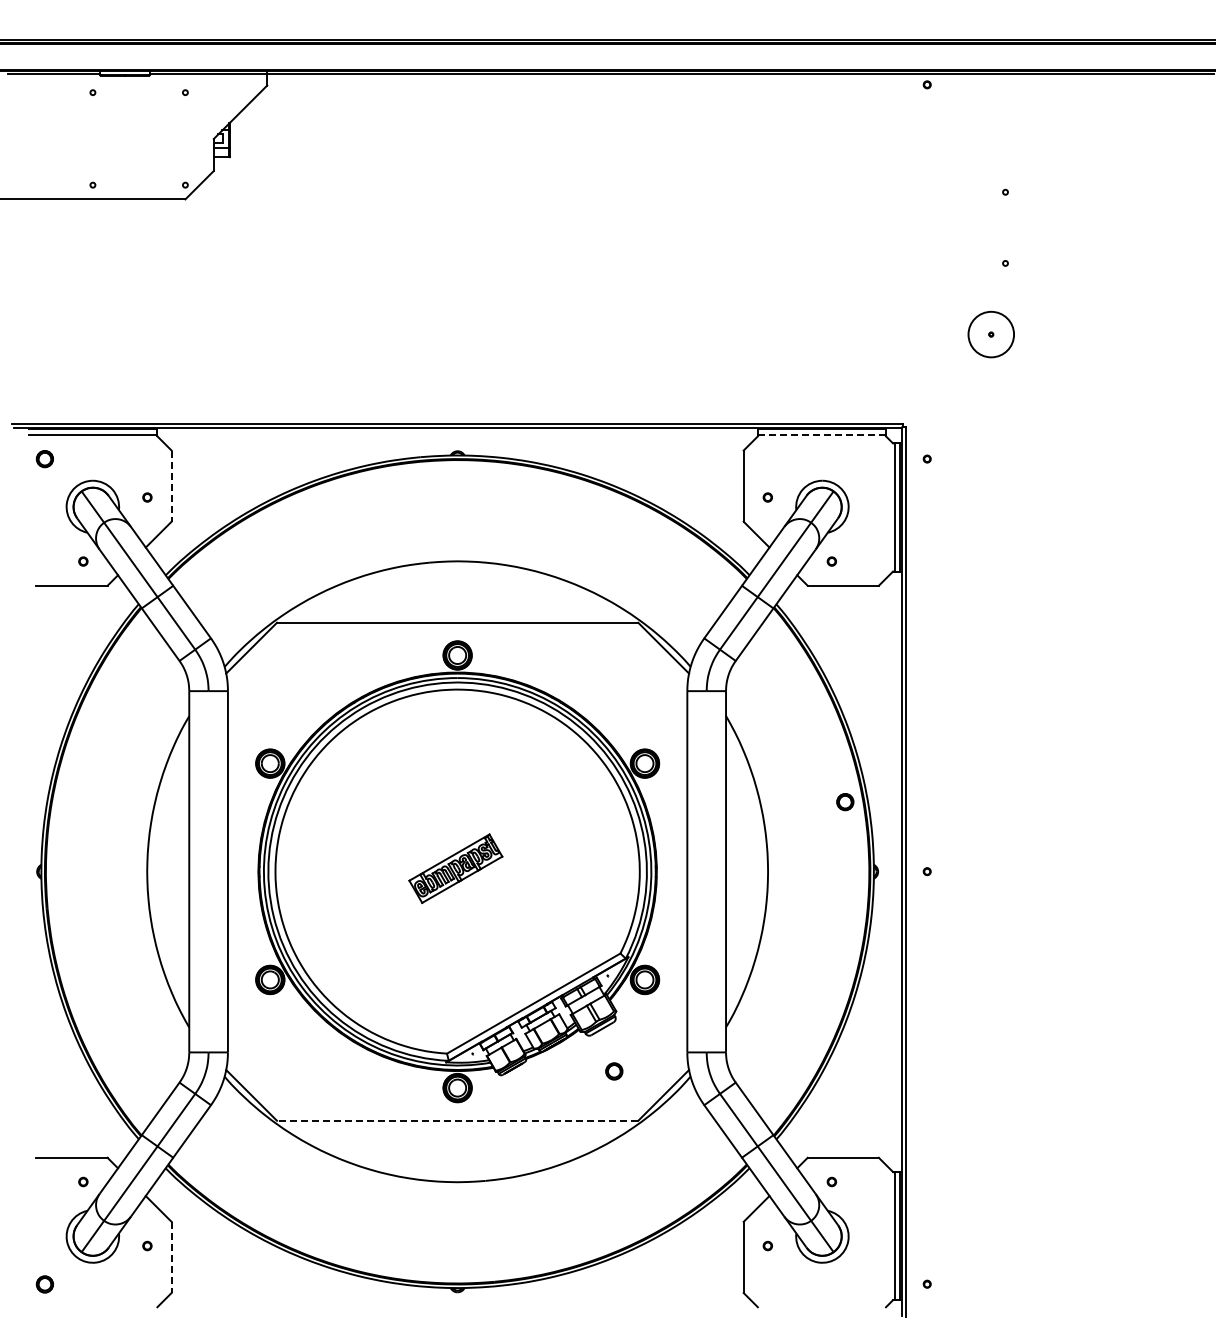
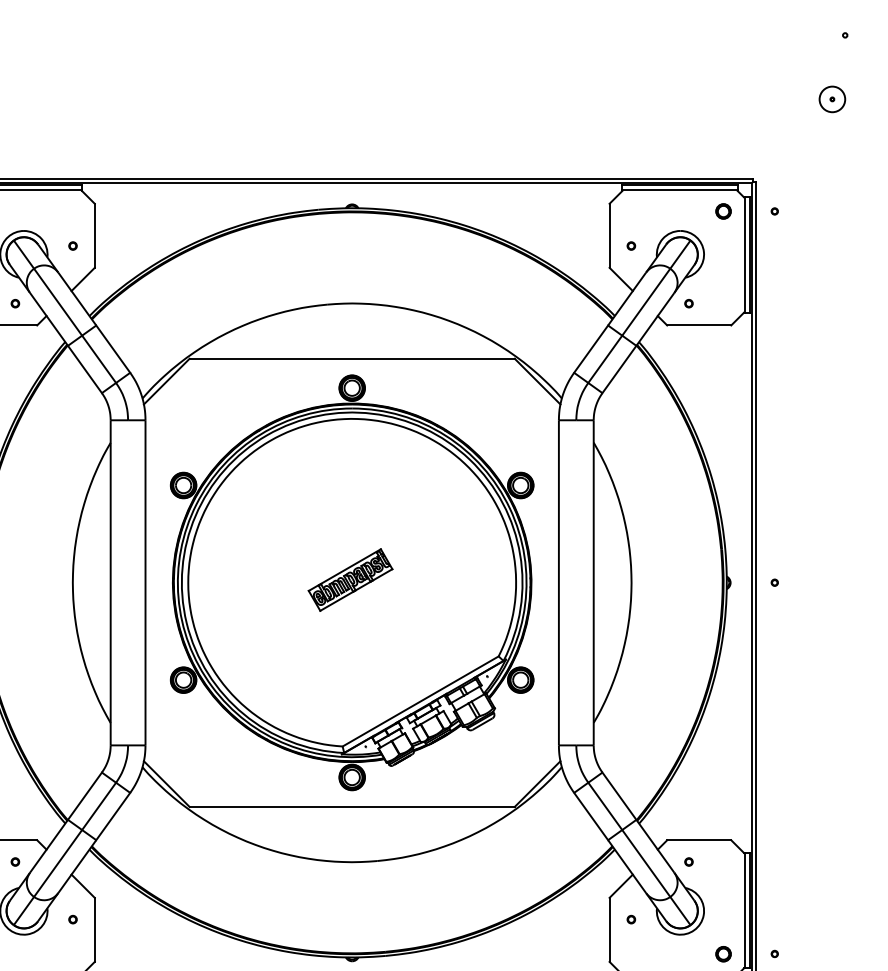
circle: (991, 334) -> (832, 99), size x0.62
line: (821, 434) -> (679, 189), dashed -> solid
line: (171, 486) -> (94, 236), dashed -> solid
circle: (845, 802) -> (723, 211), moved
circle: (614, 1071) -> (723, 954), moved
line: (457, 1120) -> (352, 806), dashed -> solid
line: (171, 1257) -> (94, 929), dashed -> solid

